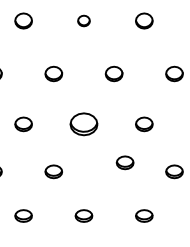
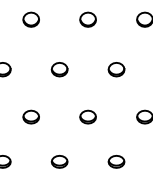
part: (83, 20) -> (87, 19), size x1.43
part: (83, 124) -> (87, 117), size x0.62
part: (124, 162) -> (115, 161), moved

